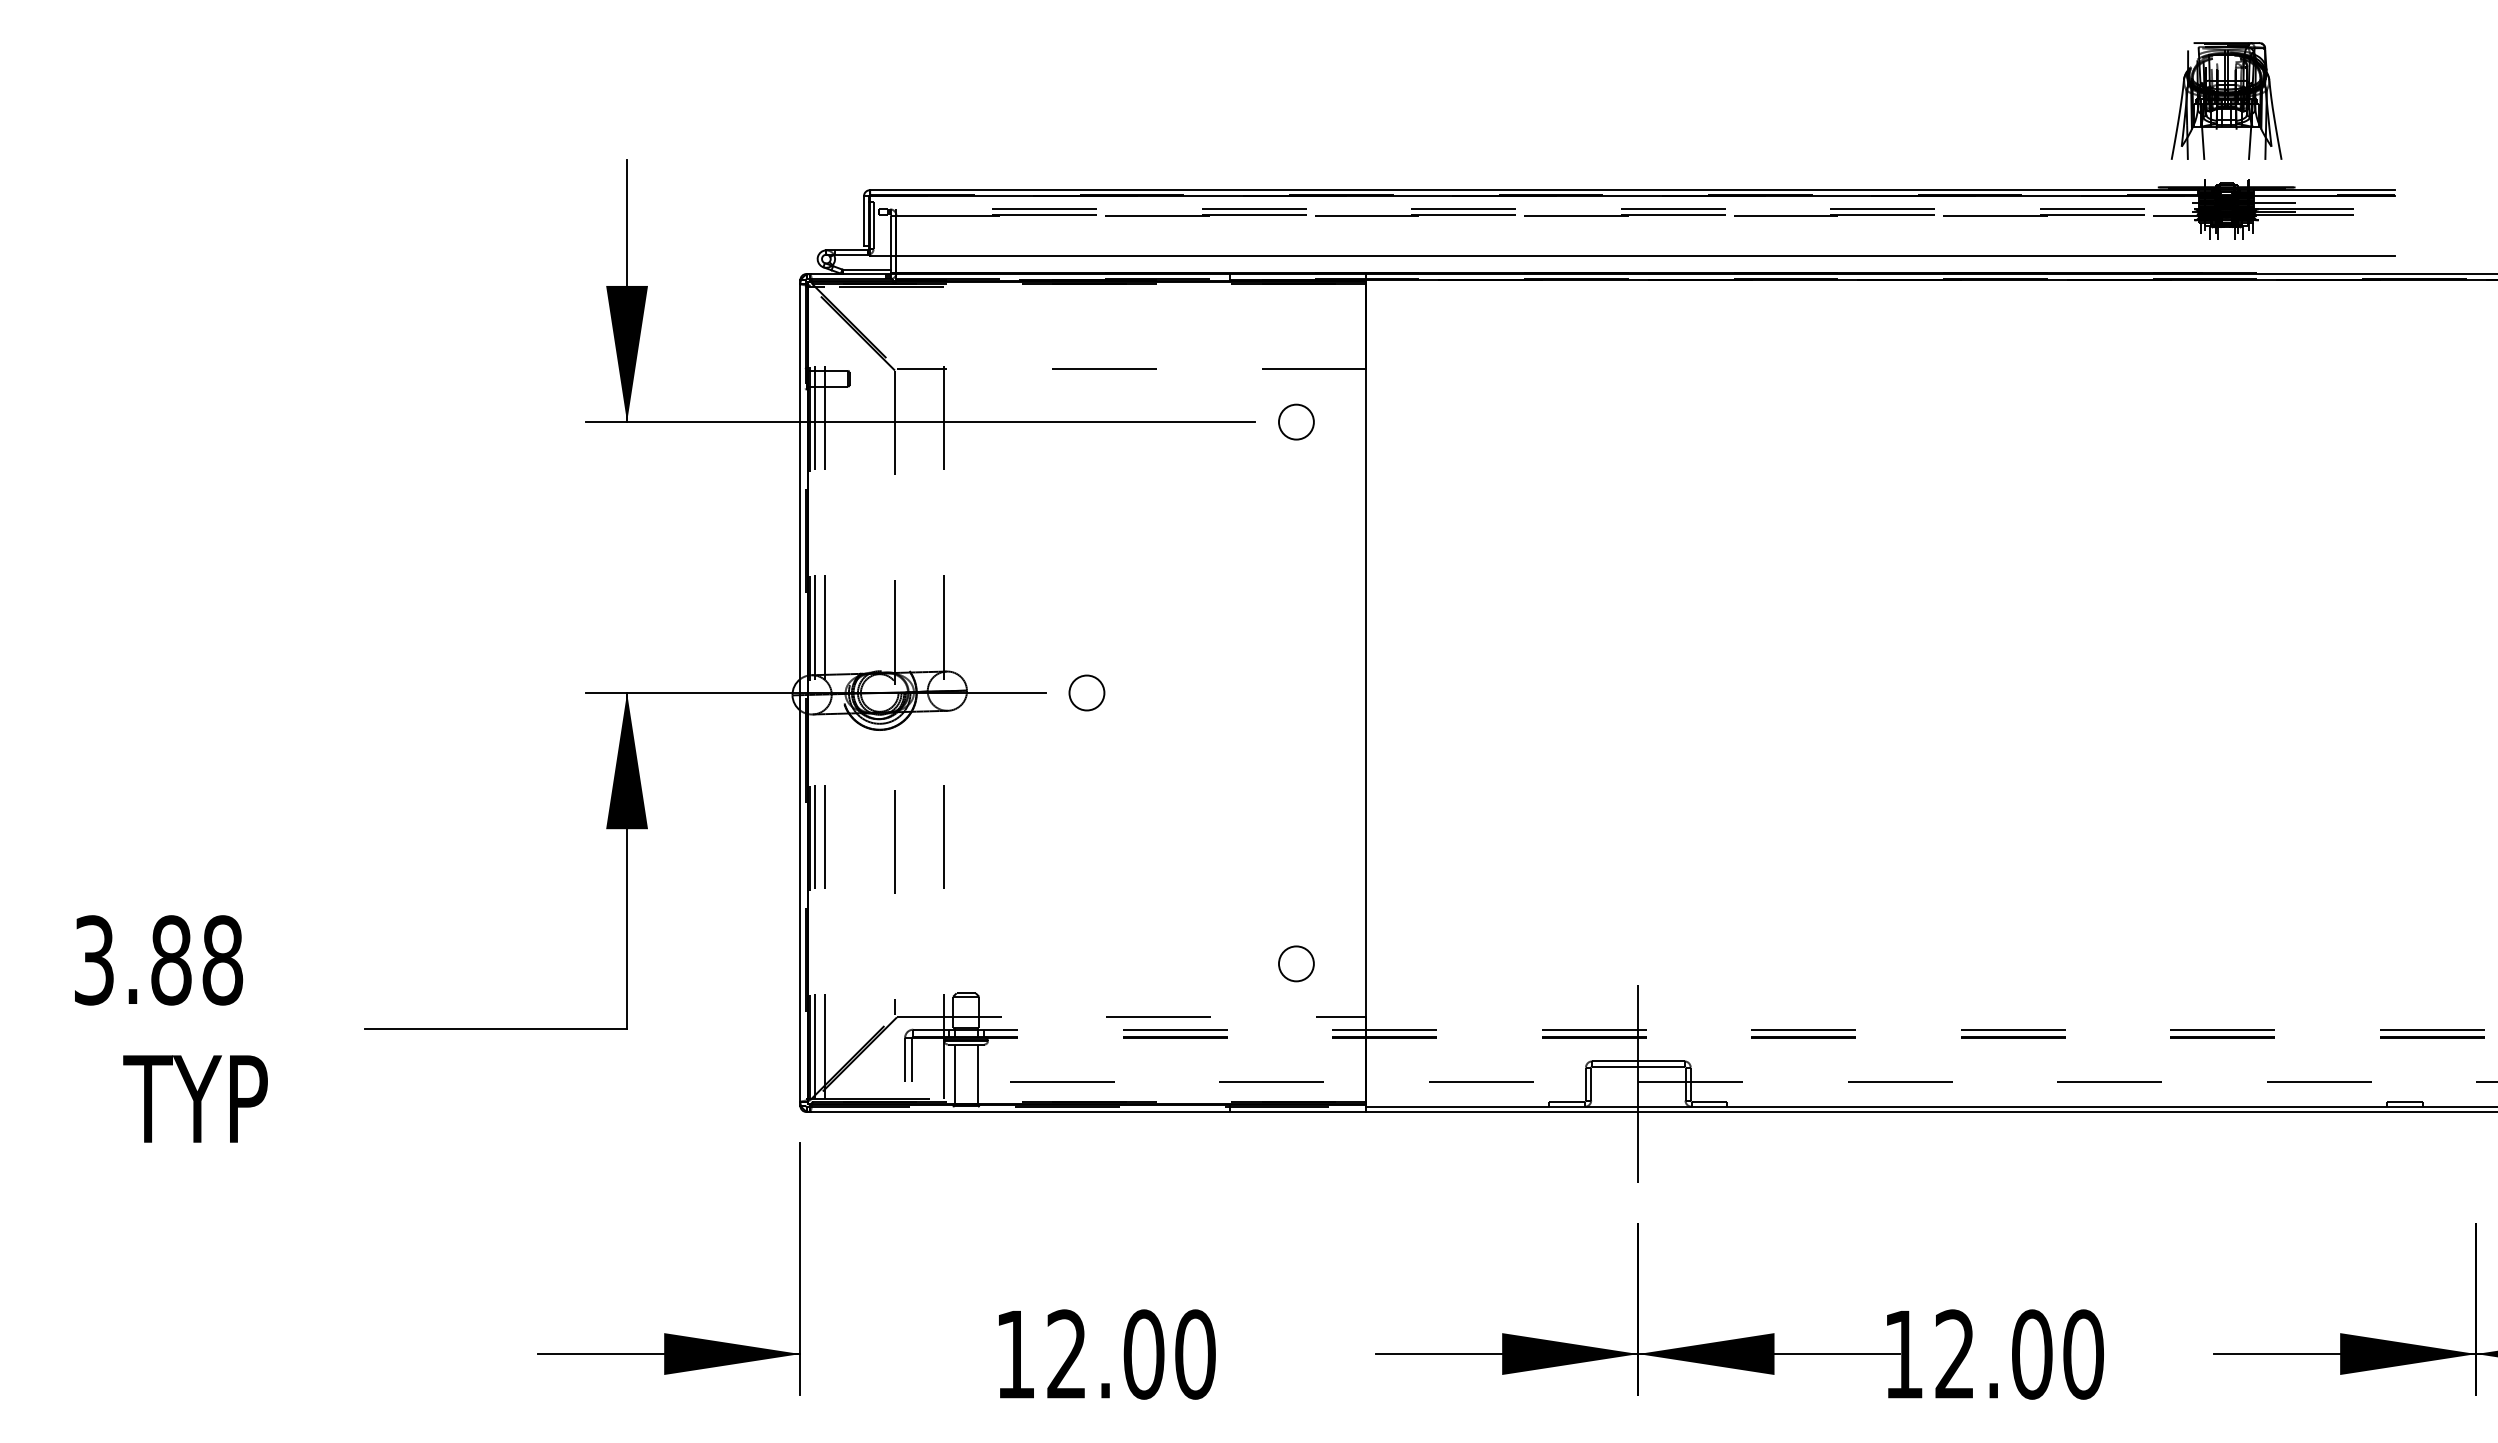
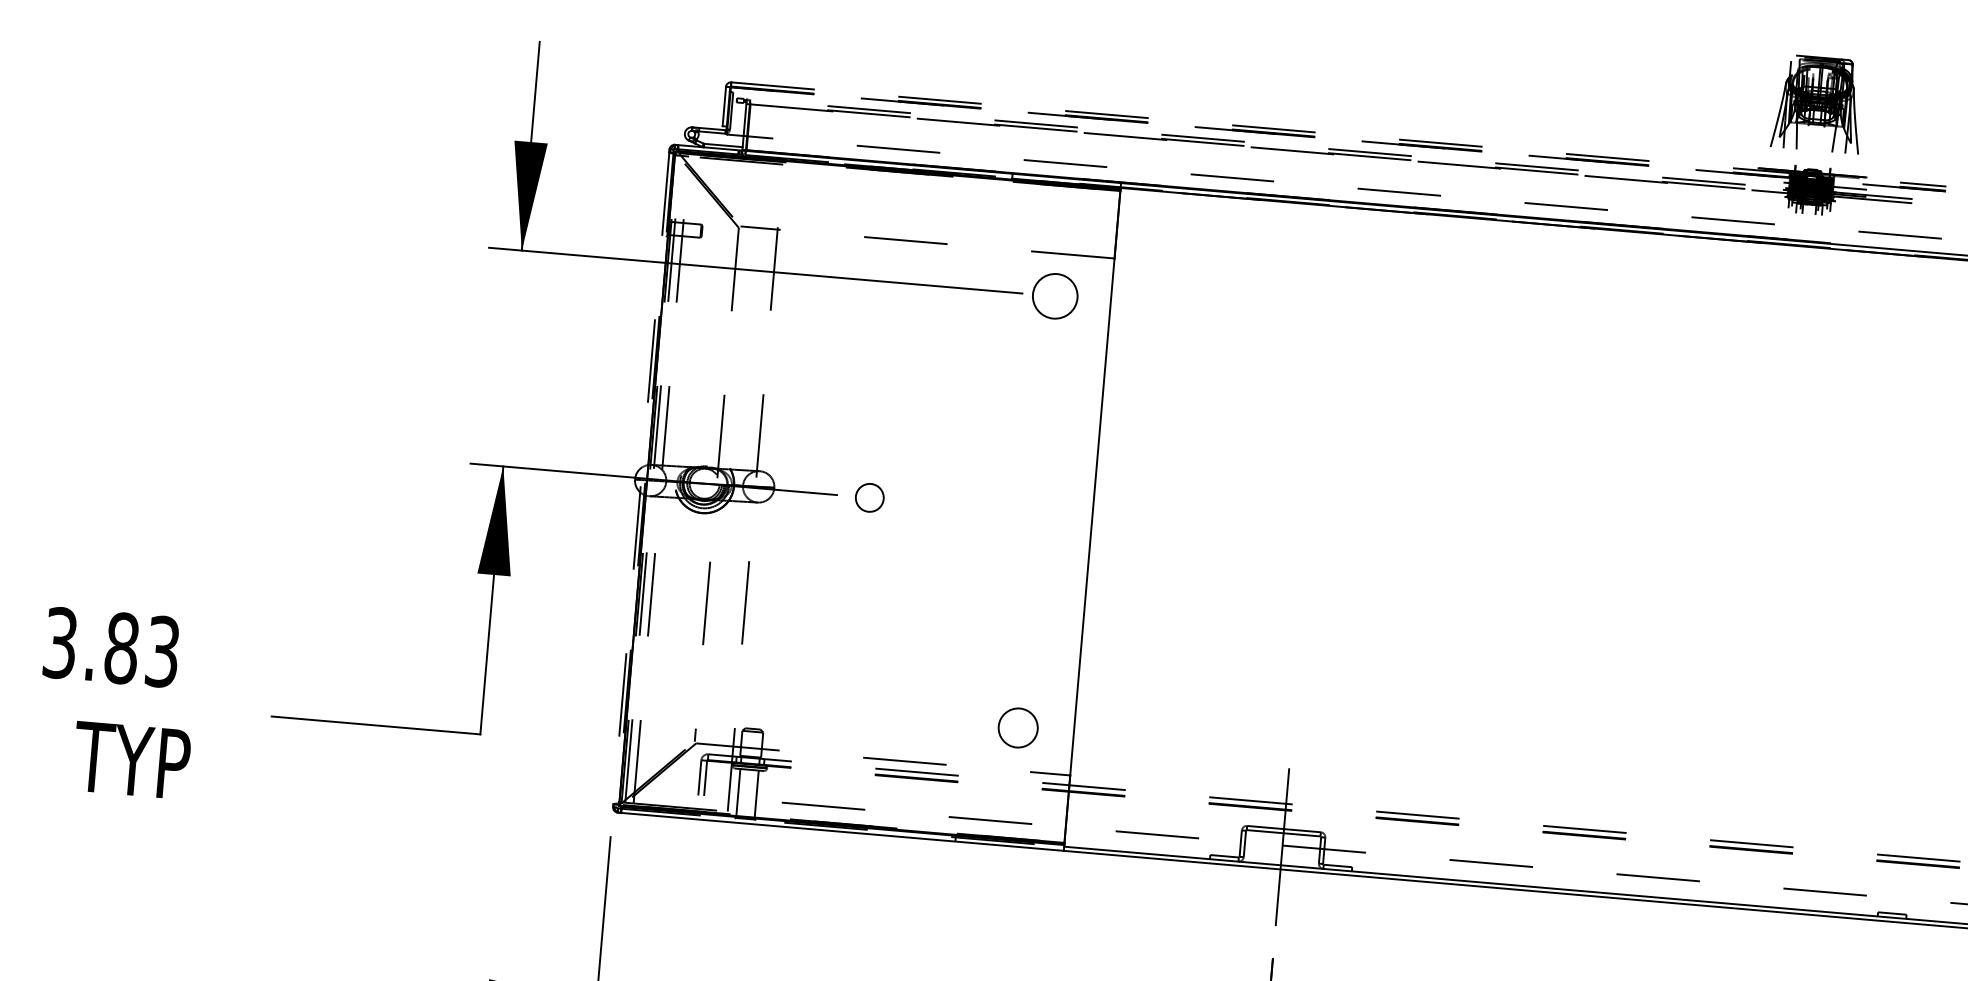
line: (1633, 190) -> (1339, 134), solid -> dashed
line: (1633, 196) -> (1339, 139), solid -> dashed
line: (1632, 255) -> (1334, 186), solid -> dashed
circle: (1296, 421) -> (1055, 295), size x1.6
line: (800, 693) -> (641, 478), solid -> dashed
text: (222, 960) -> (162, 651), 3.88 -> 3.83
circle: (1296, 963) -> (1018, 727), size x1.4

